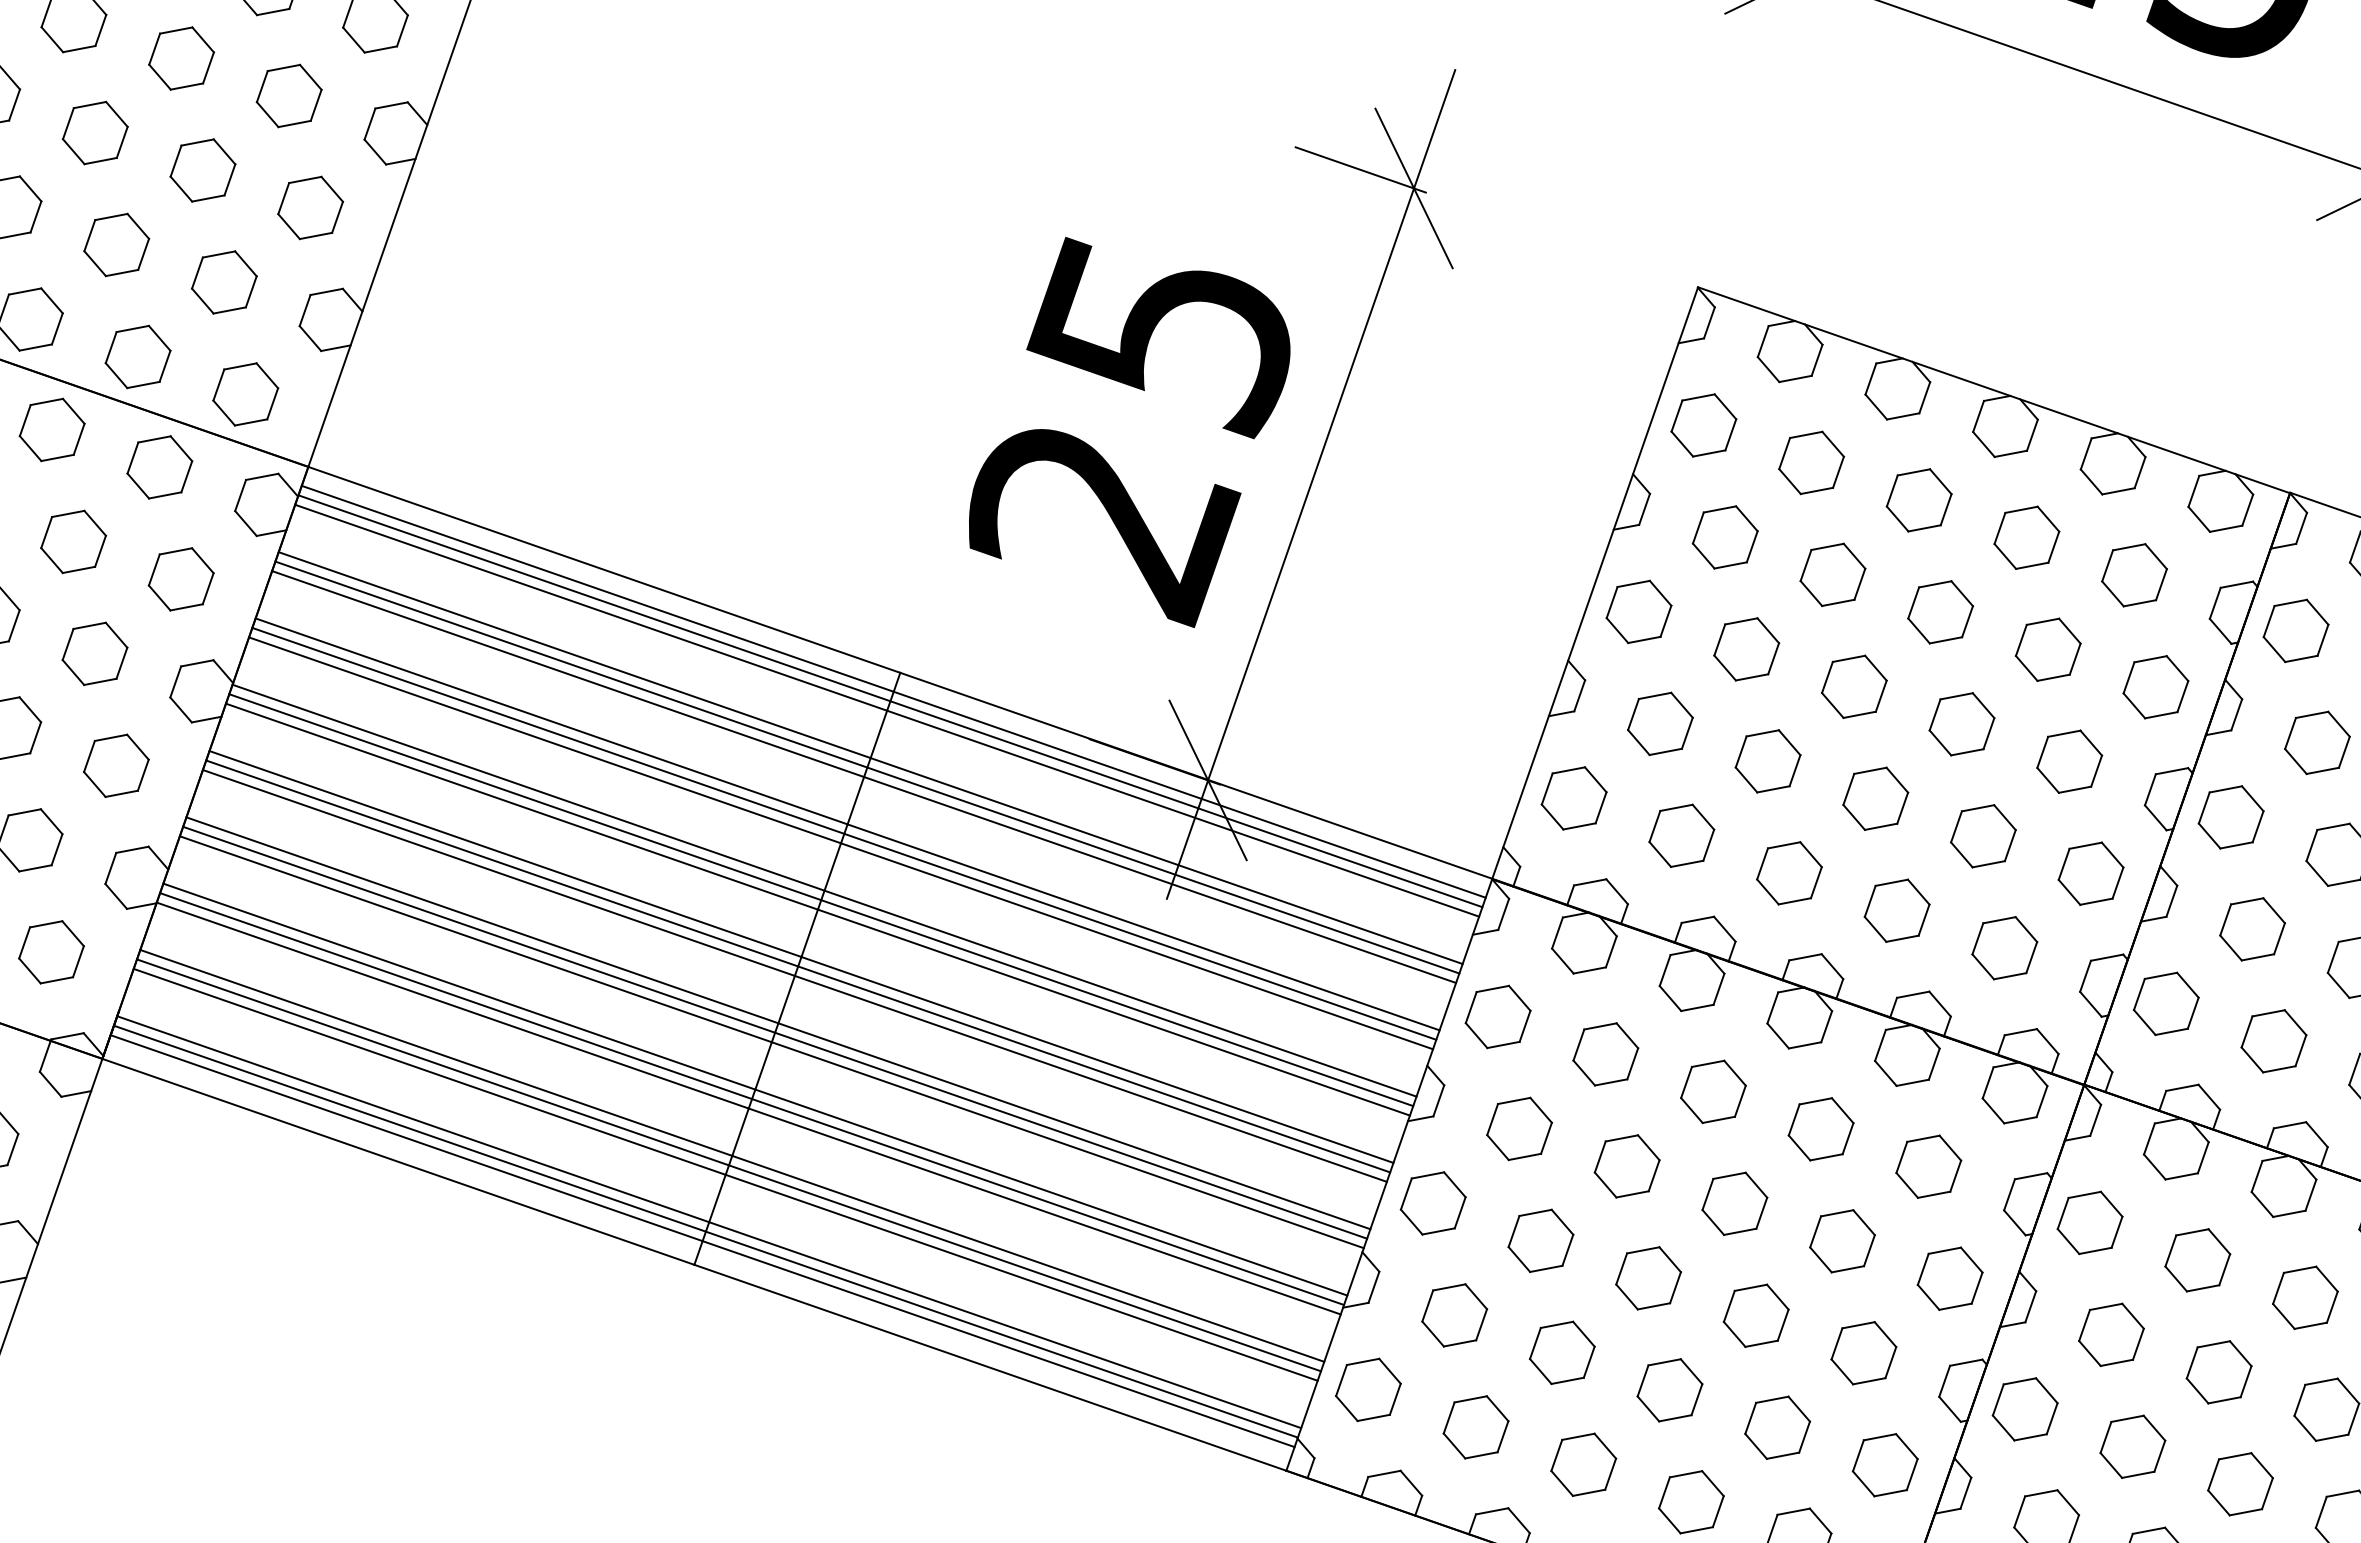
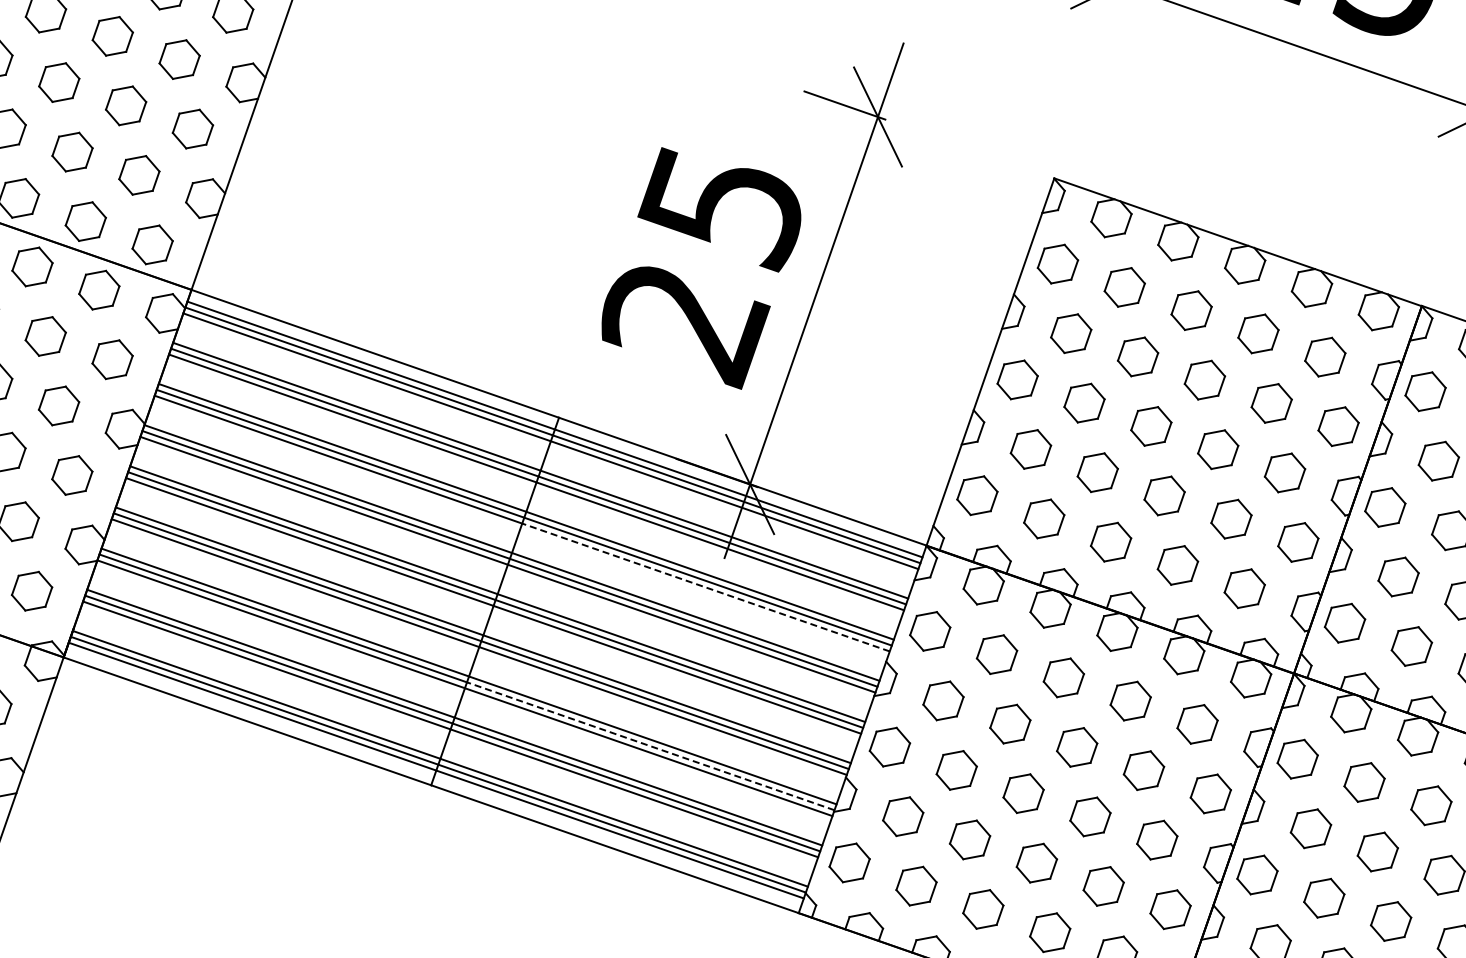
line: (1137, 946) -> (706, 587), solid -> dashed
line: (1047, 1202) -> (650, 746), solid -> dashed

